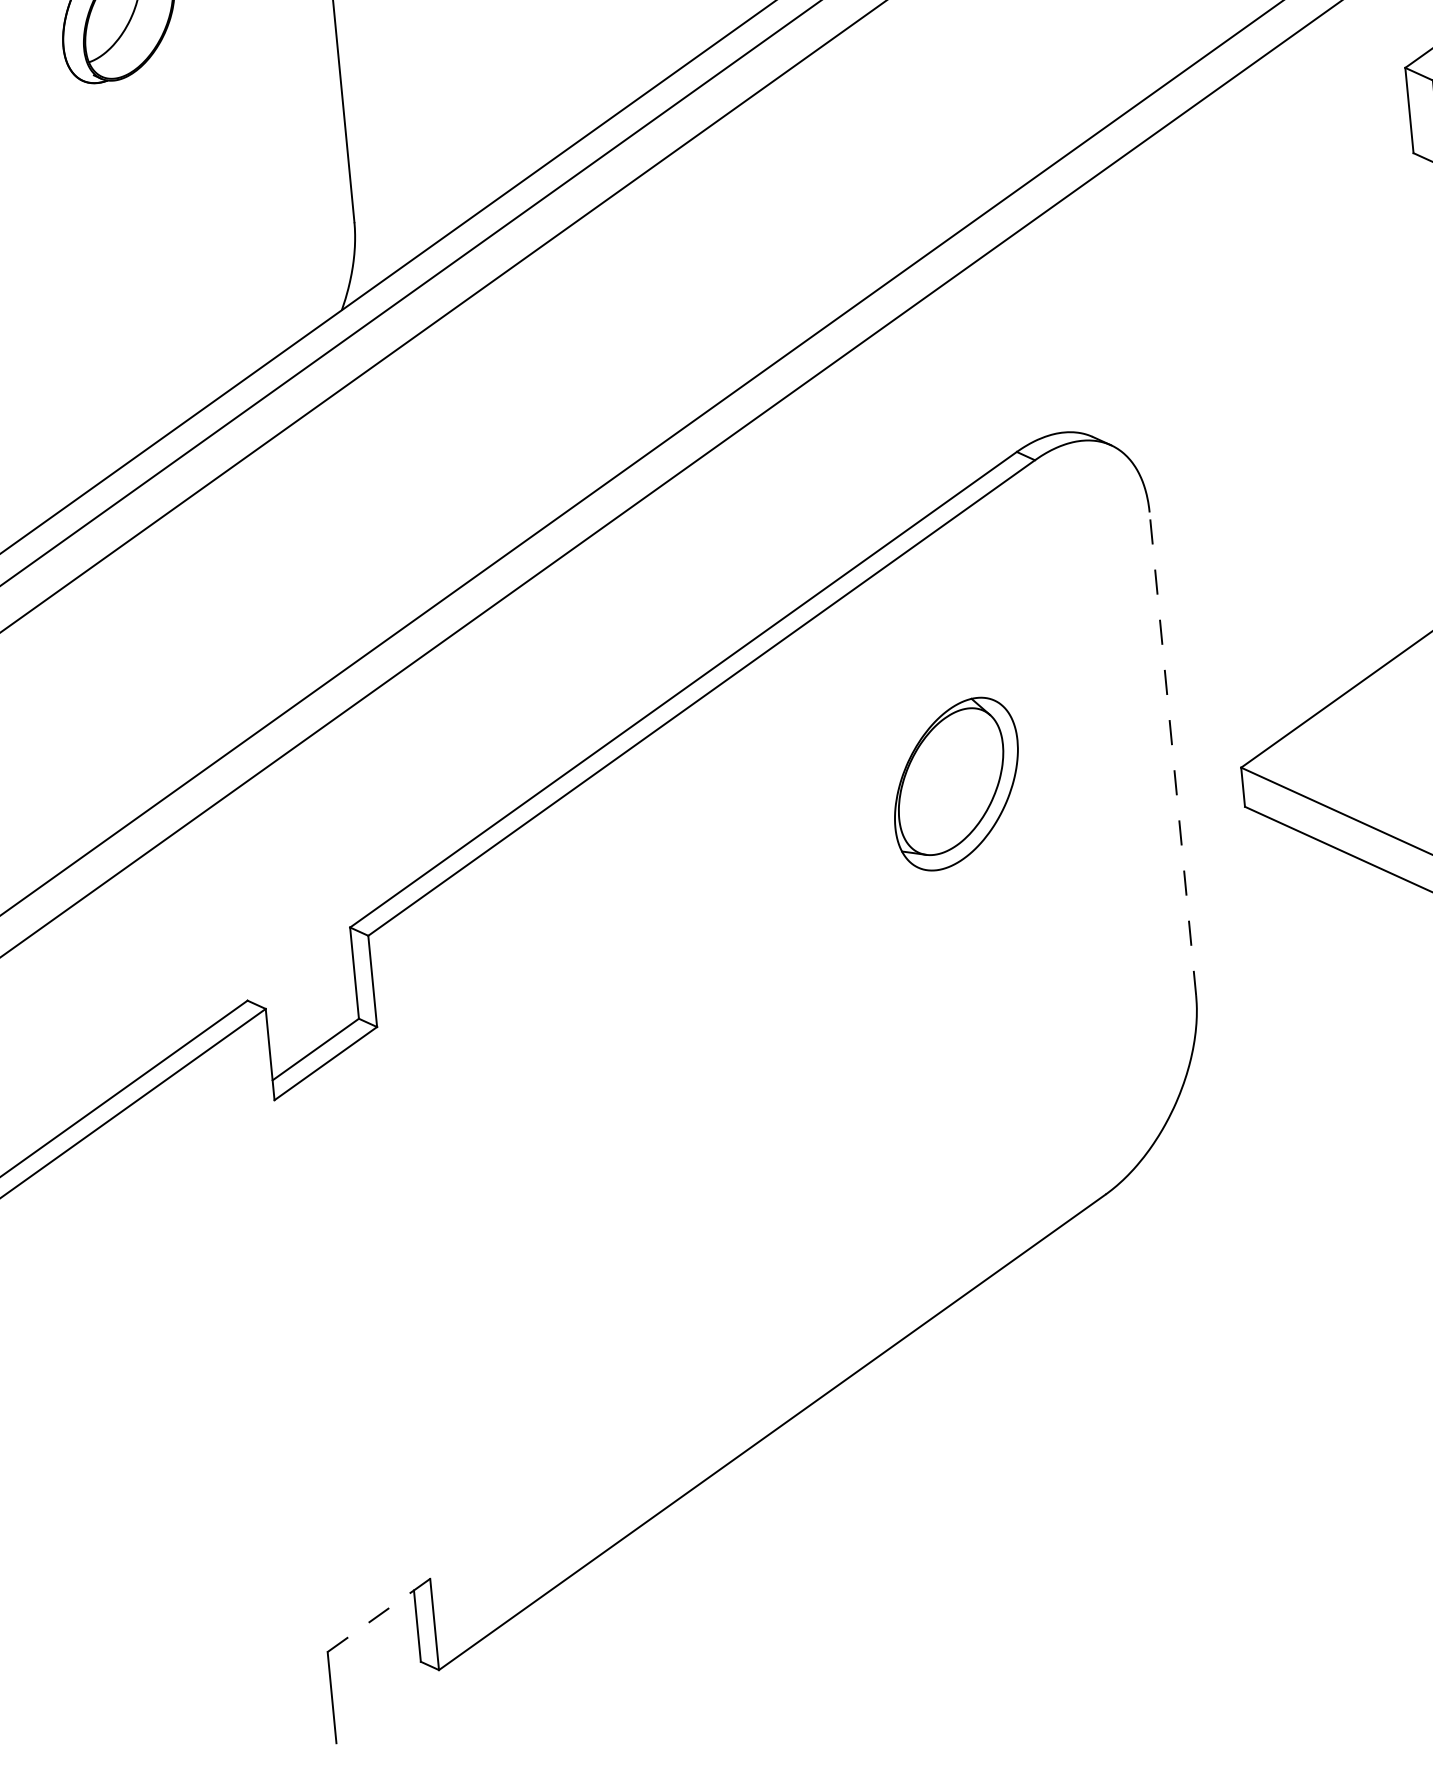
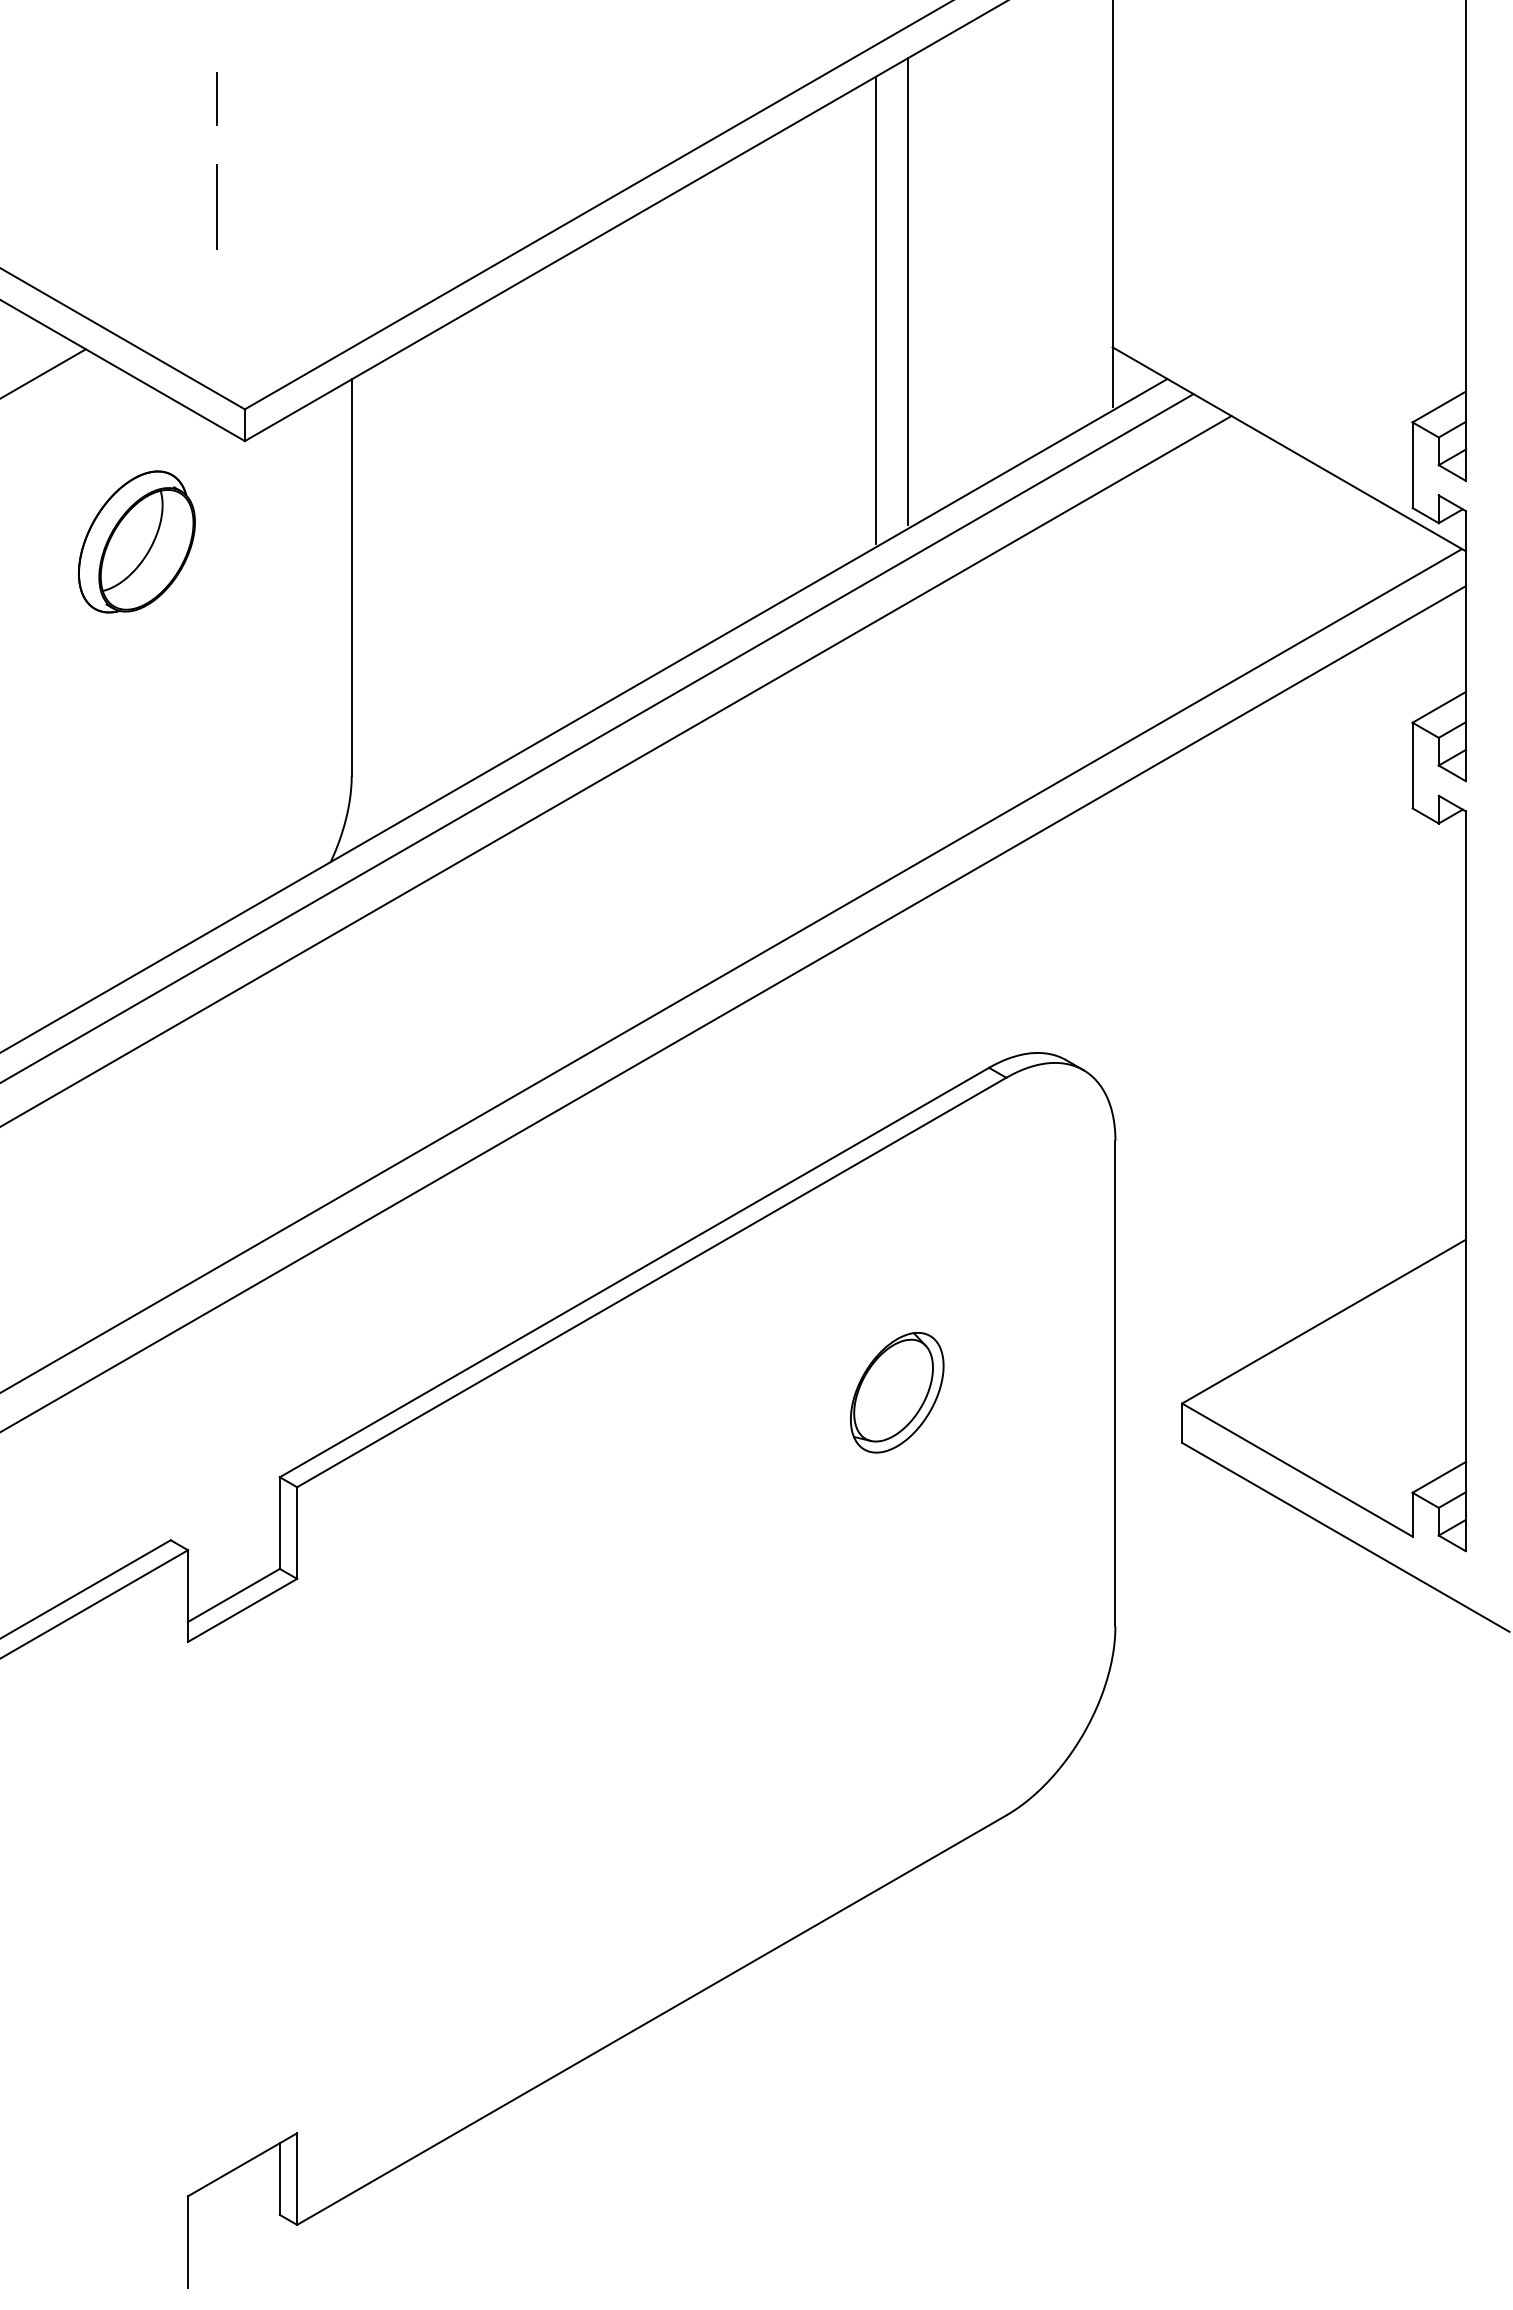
line: (1172, 754) -> (1115, 1383), dashed -> solid
part: (956, 783) -> (897, 1392), size x0.71
line: (378, 1615) -> (242, 2164), dashed -> solid

